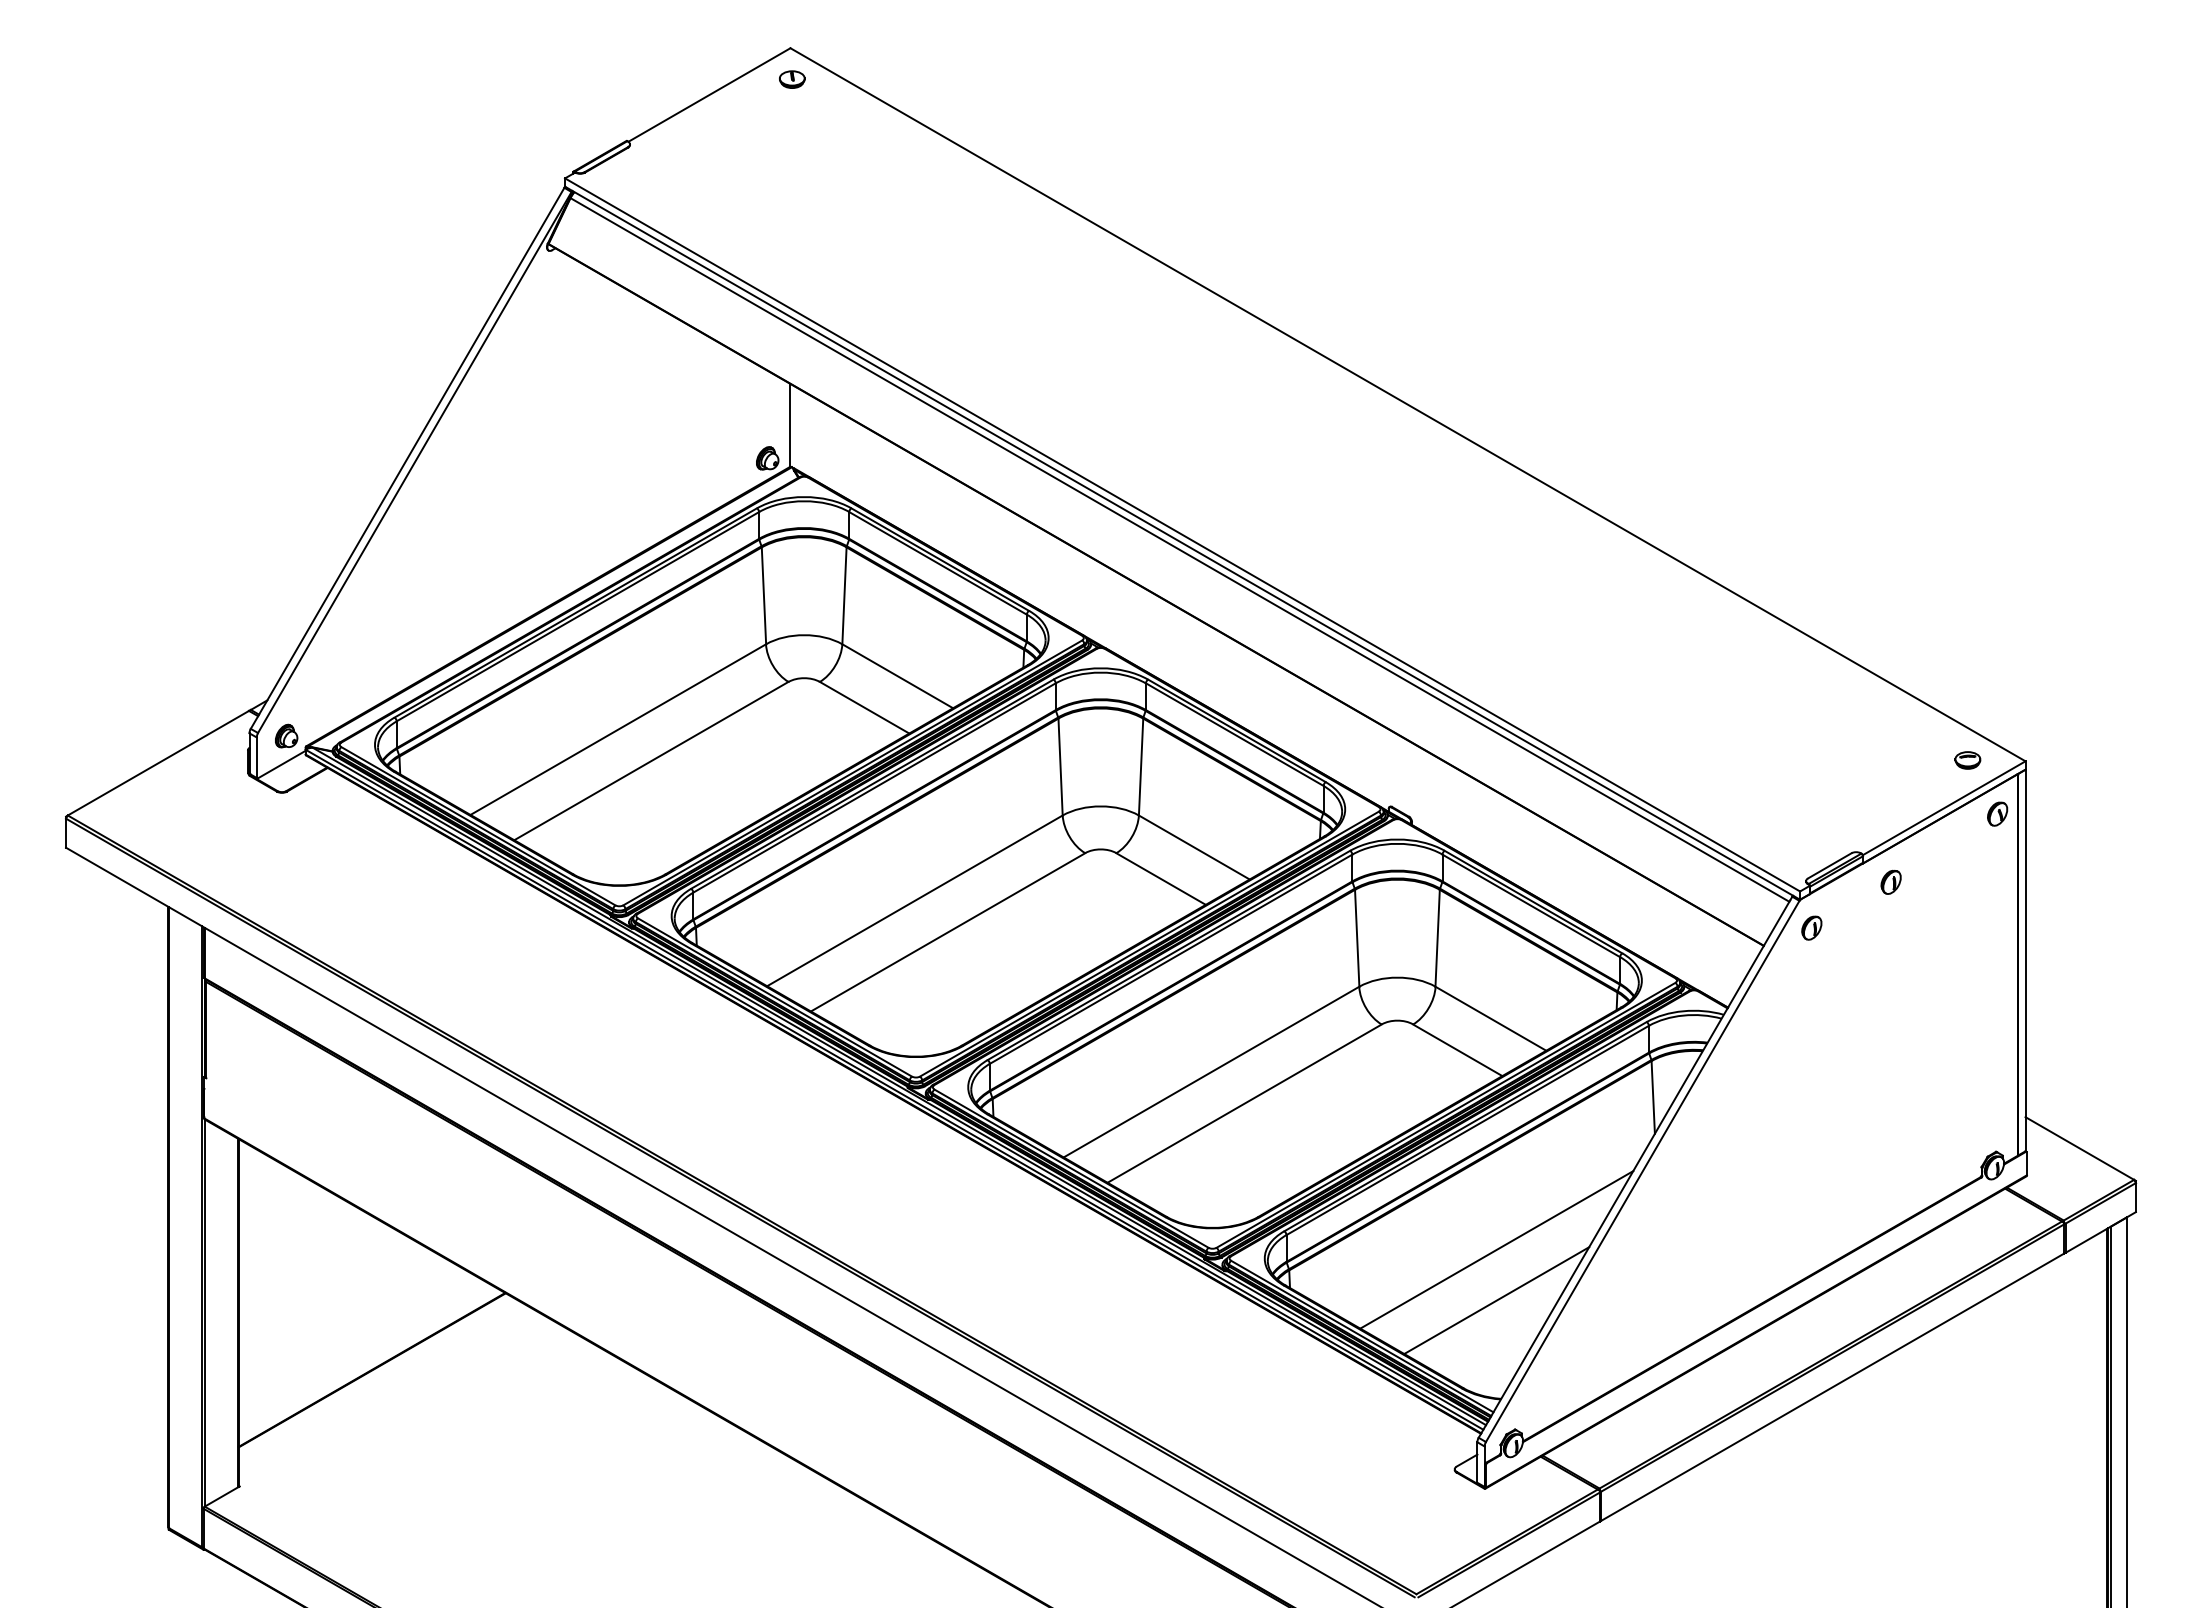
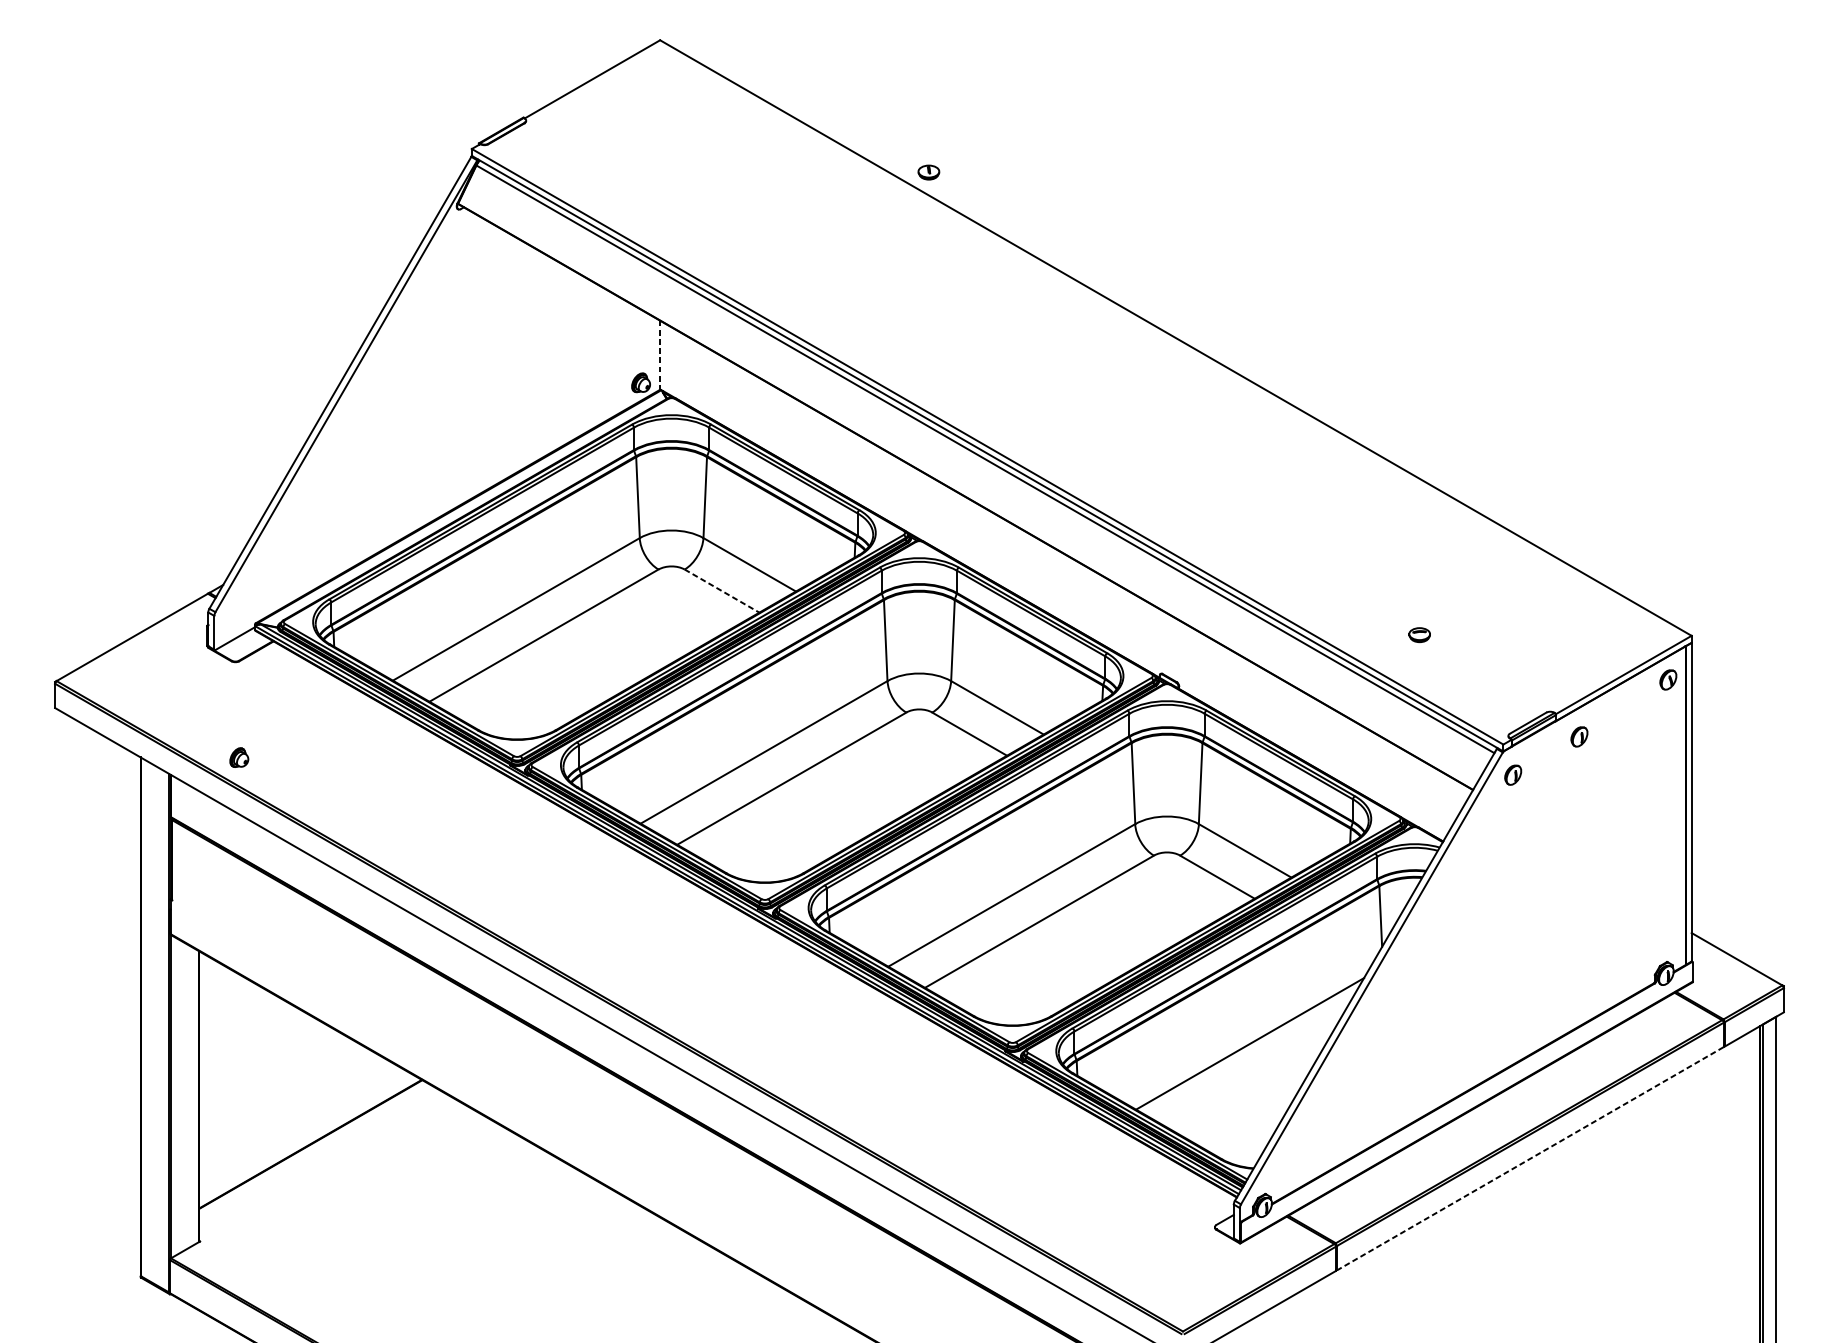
part: (792, 79) -> (929, 172), moved
line: (790, 425) -> (660, 355), solid -> dashed
line: (864, 707) -> (721, 590), solid -> dashed
part: (286, 735) -> (239, 757), moved
part: (1967, 760) -> (1419, 635), moved
line: (1496, 1300) -> (1249, 1086), removed
line: (1832, 1387) -> (1530, 1158), solid -> dashed

